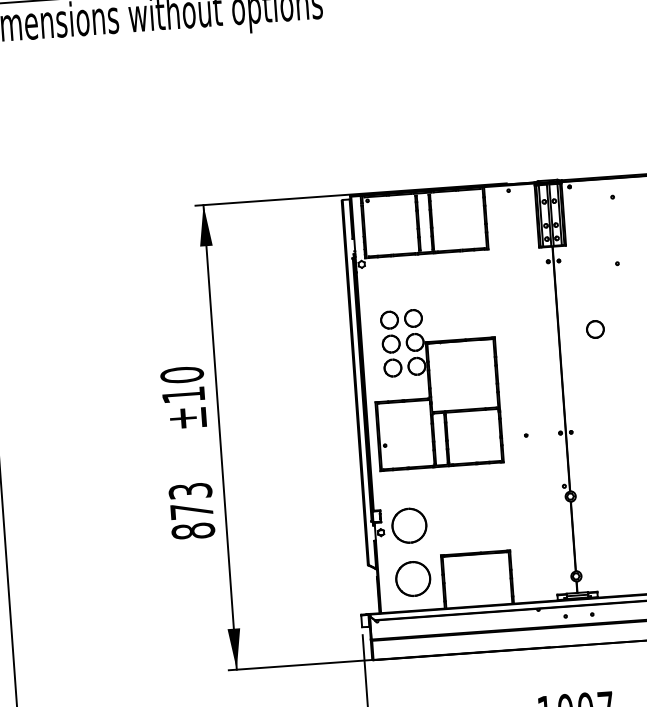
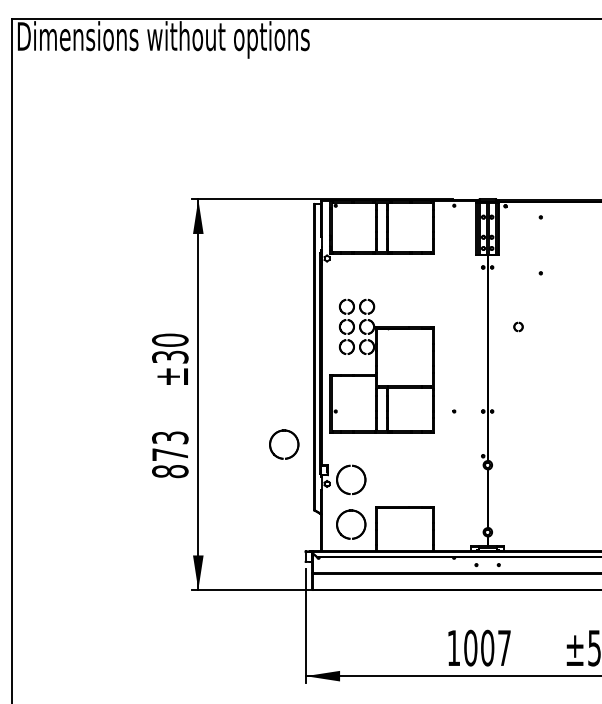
part: (595, 328) -> (518, 326), size x0.6
text: (183, 394) -> (170, 356), ±10 -> ±30
part: (333, 475) -> (290, 433), added

